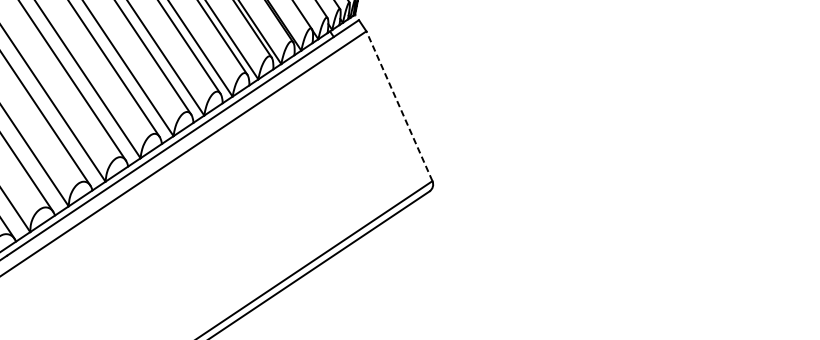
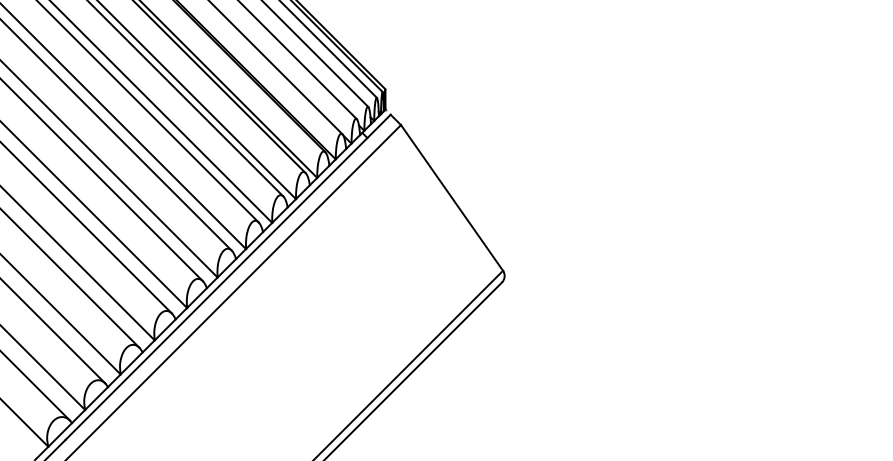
line: (399, 105) -> (452, 197), dashed -> solid

